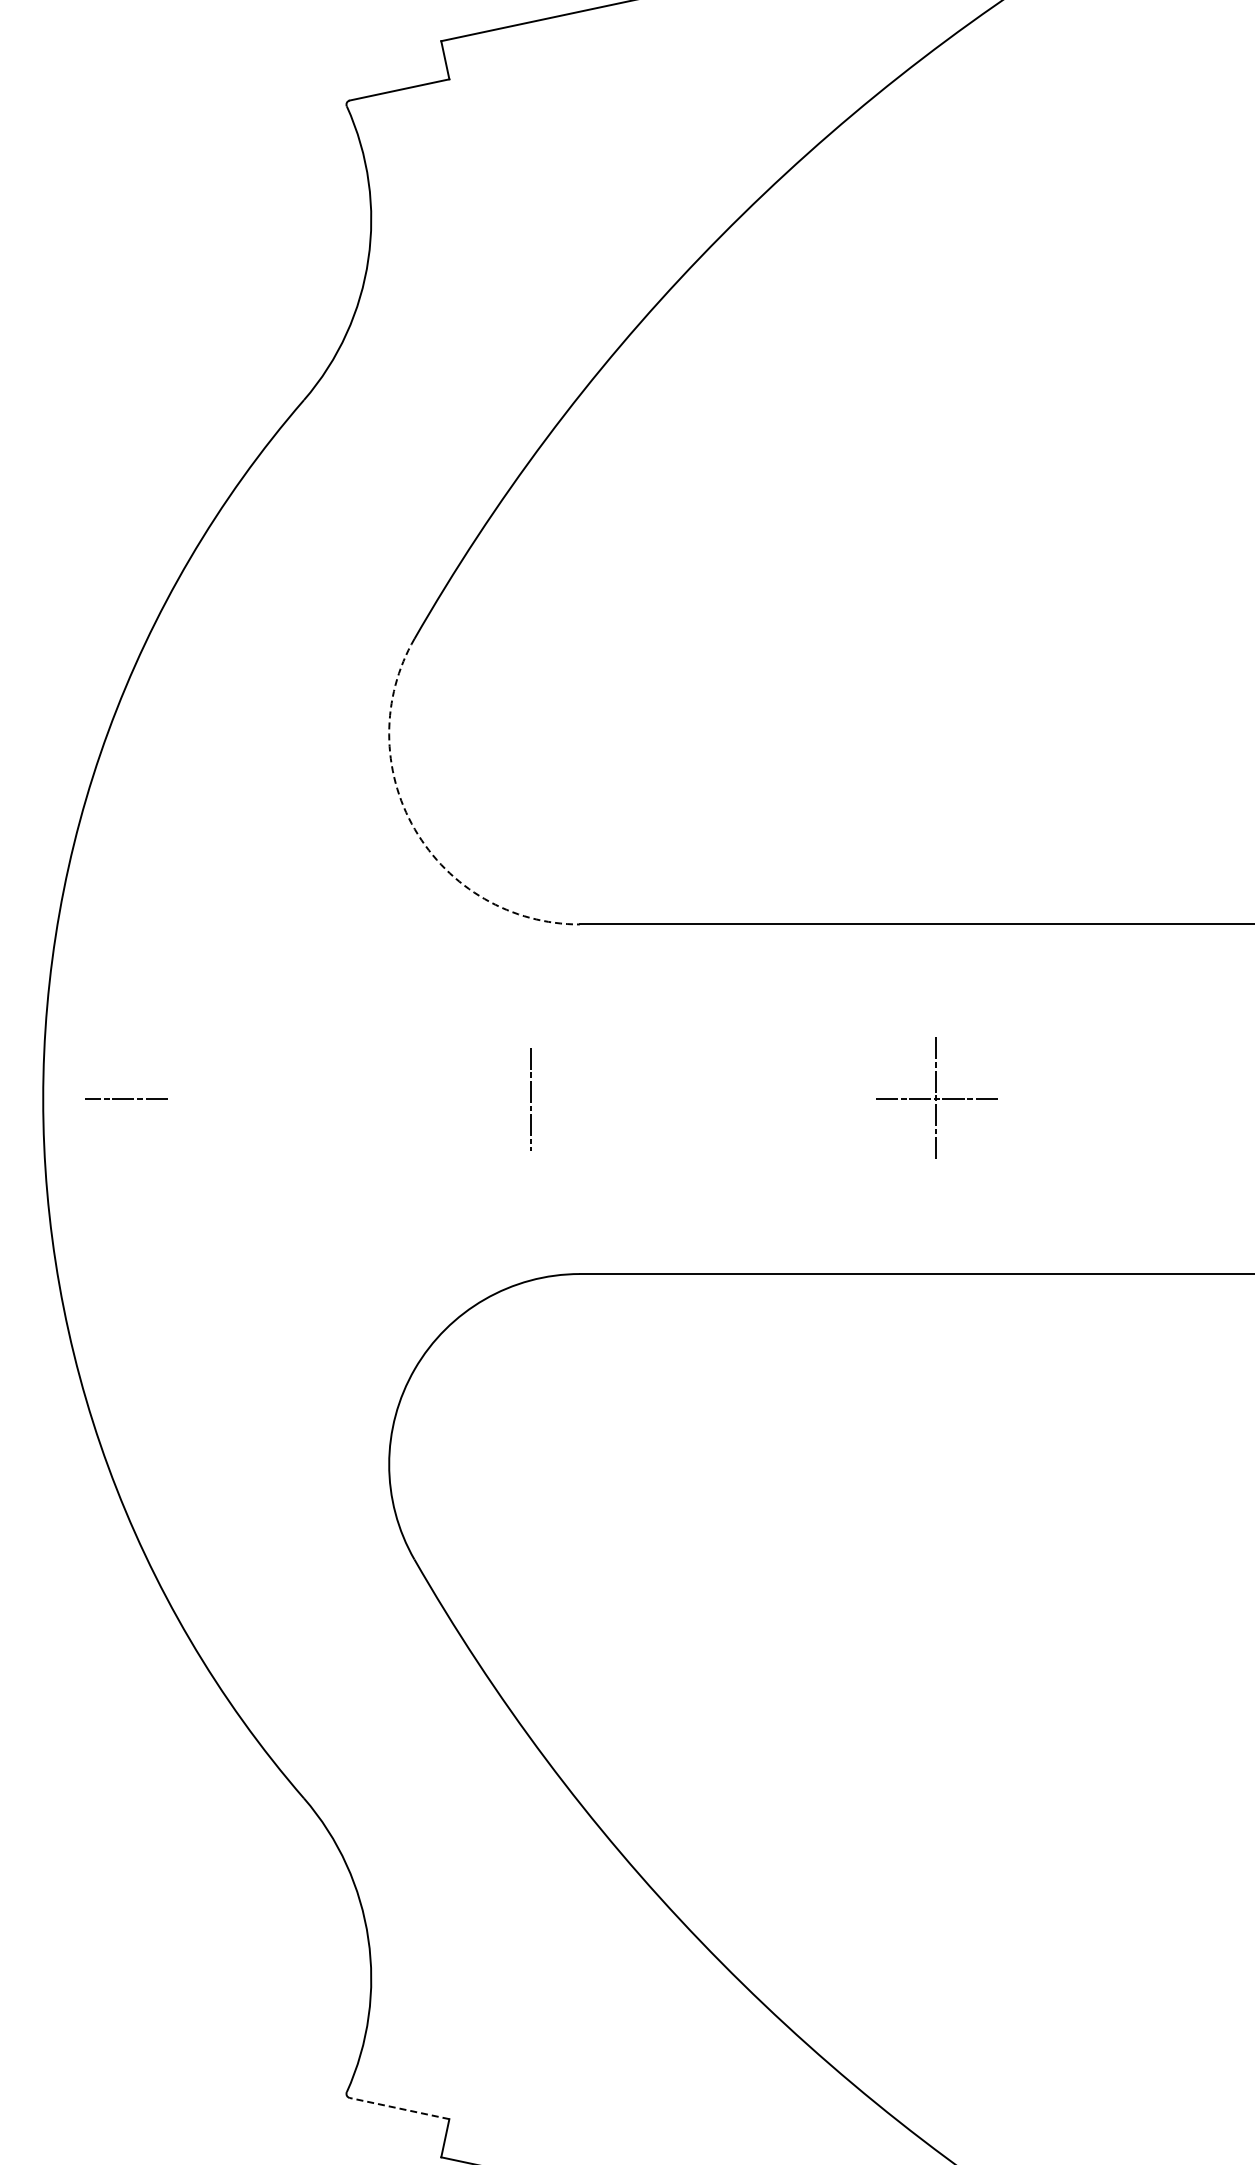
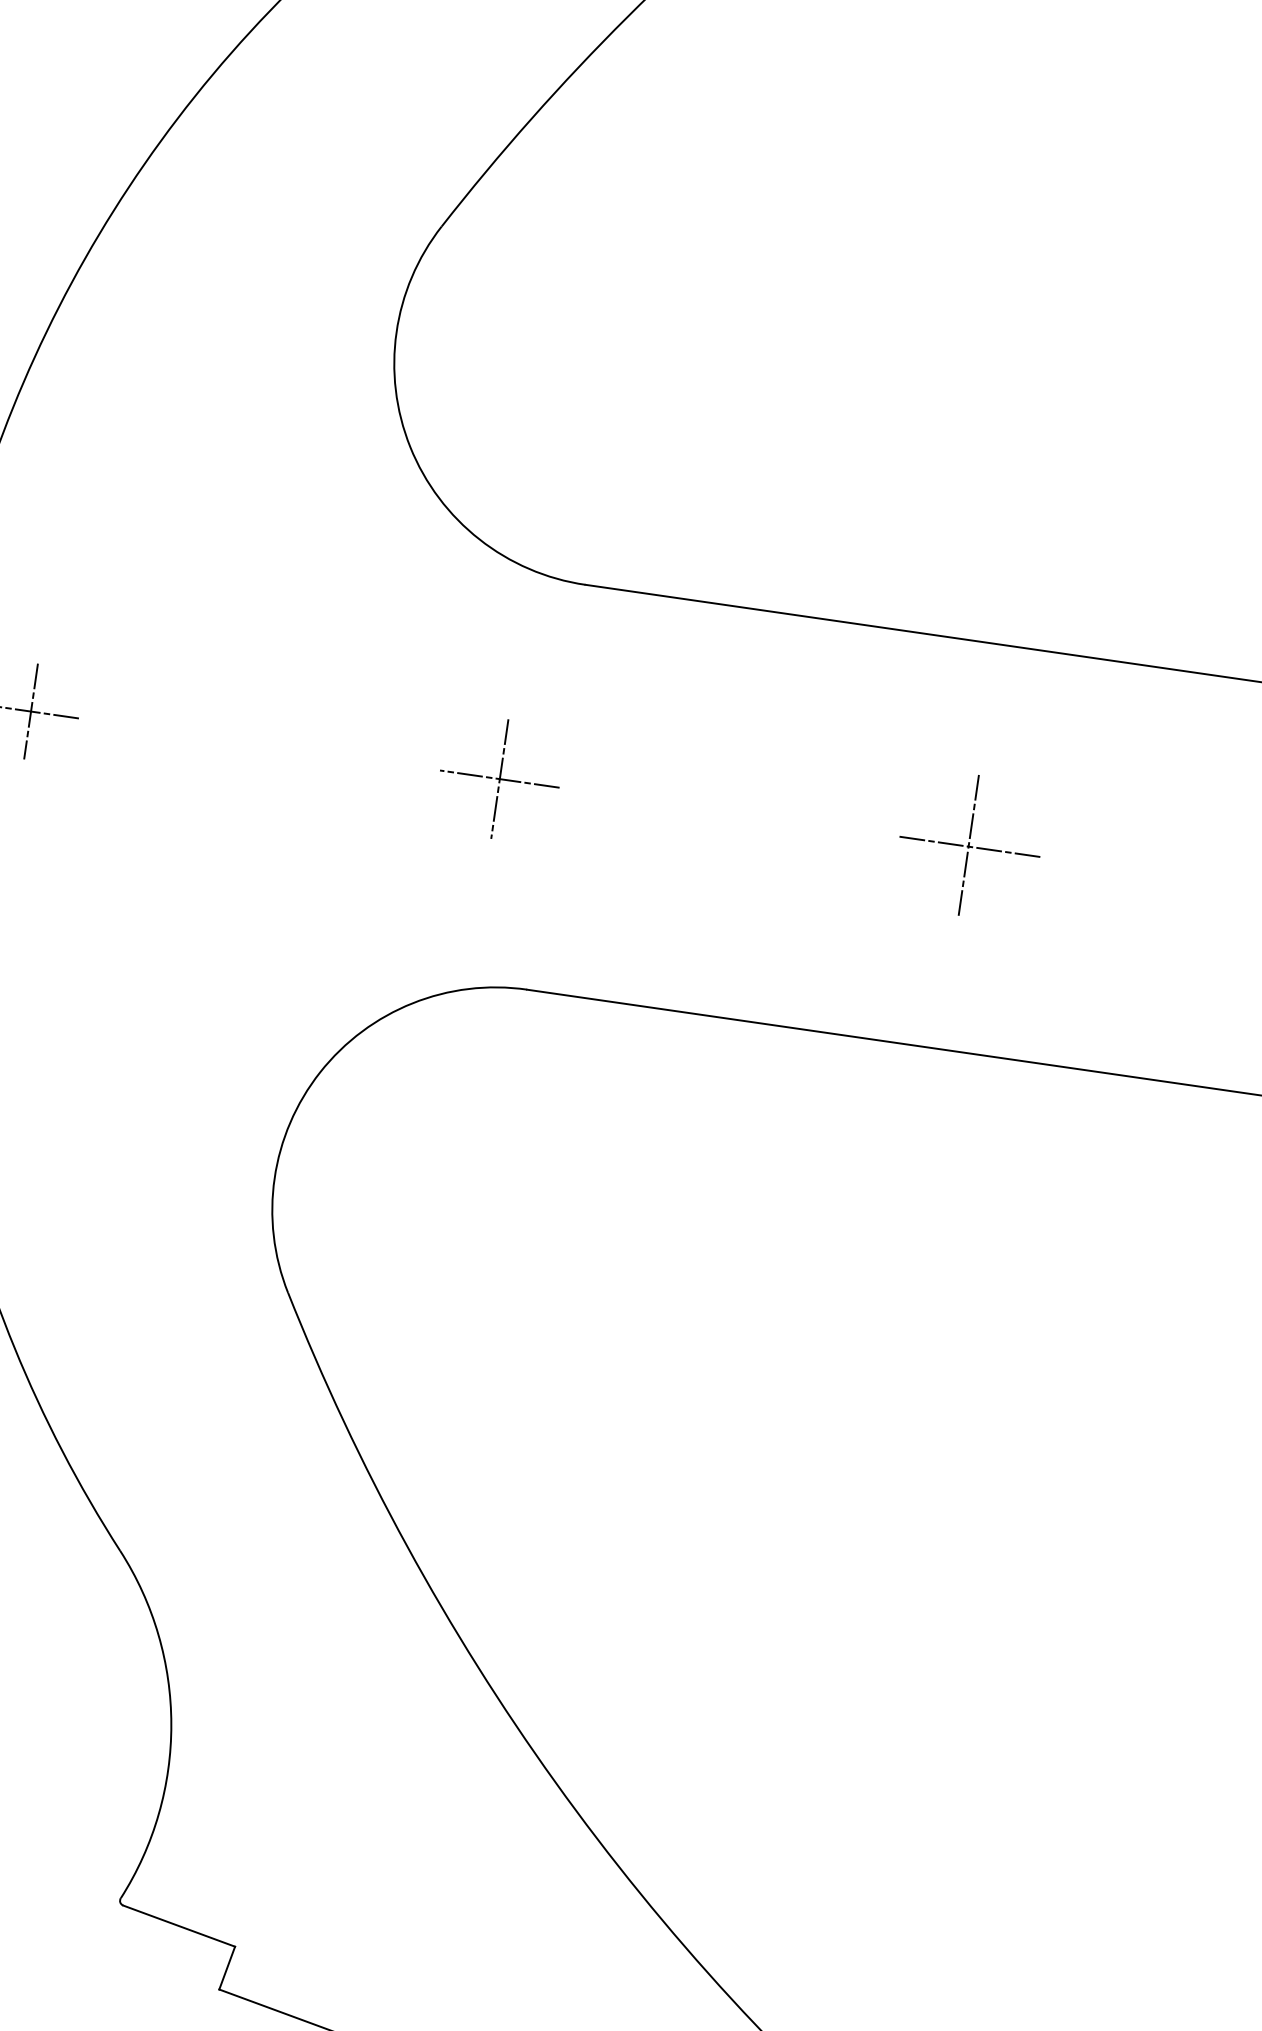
arc: (414, 829) -> (409, 447), dashed -> solid
line: (126, 1098) -> (31, 710), added
line: (530, 1099) -> (499, 779), added
line: (399, 2108) -> (179, 1926), dashed -> solid

